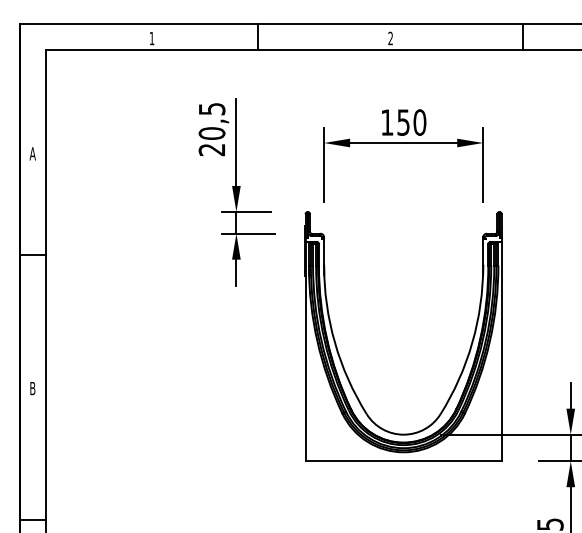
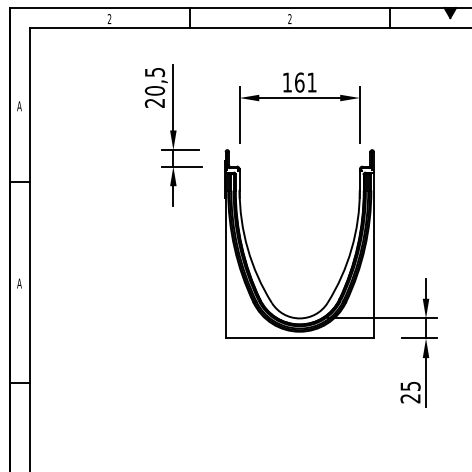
text: (151, 37) -> (109, 18), 1 -> 2
text: (411, 122) -> (305, 82), 150 -> 161
text: (32, 388) -> (19, 283), B -> A

